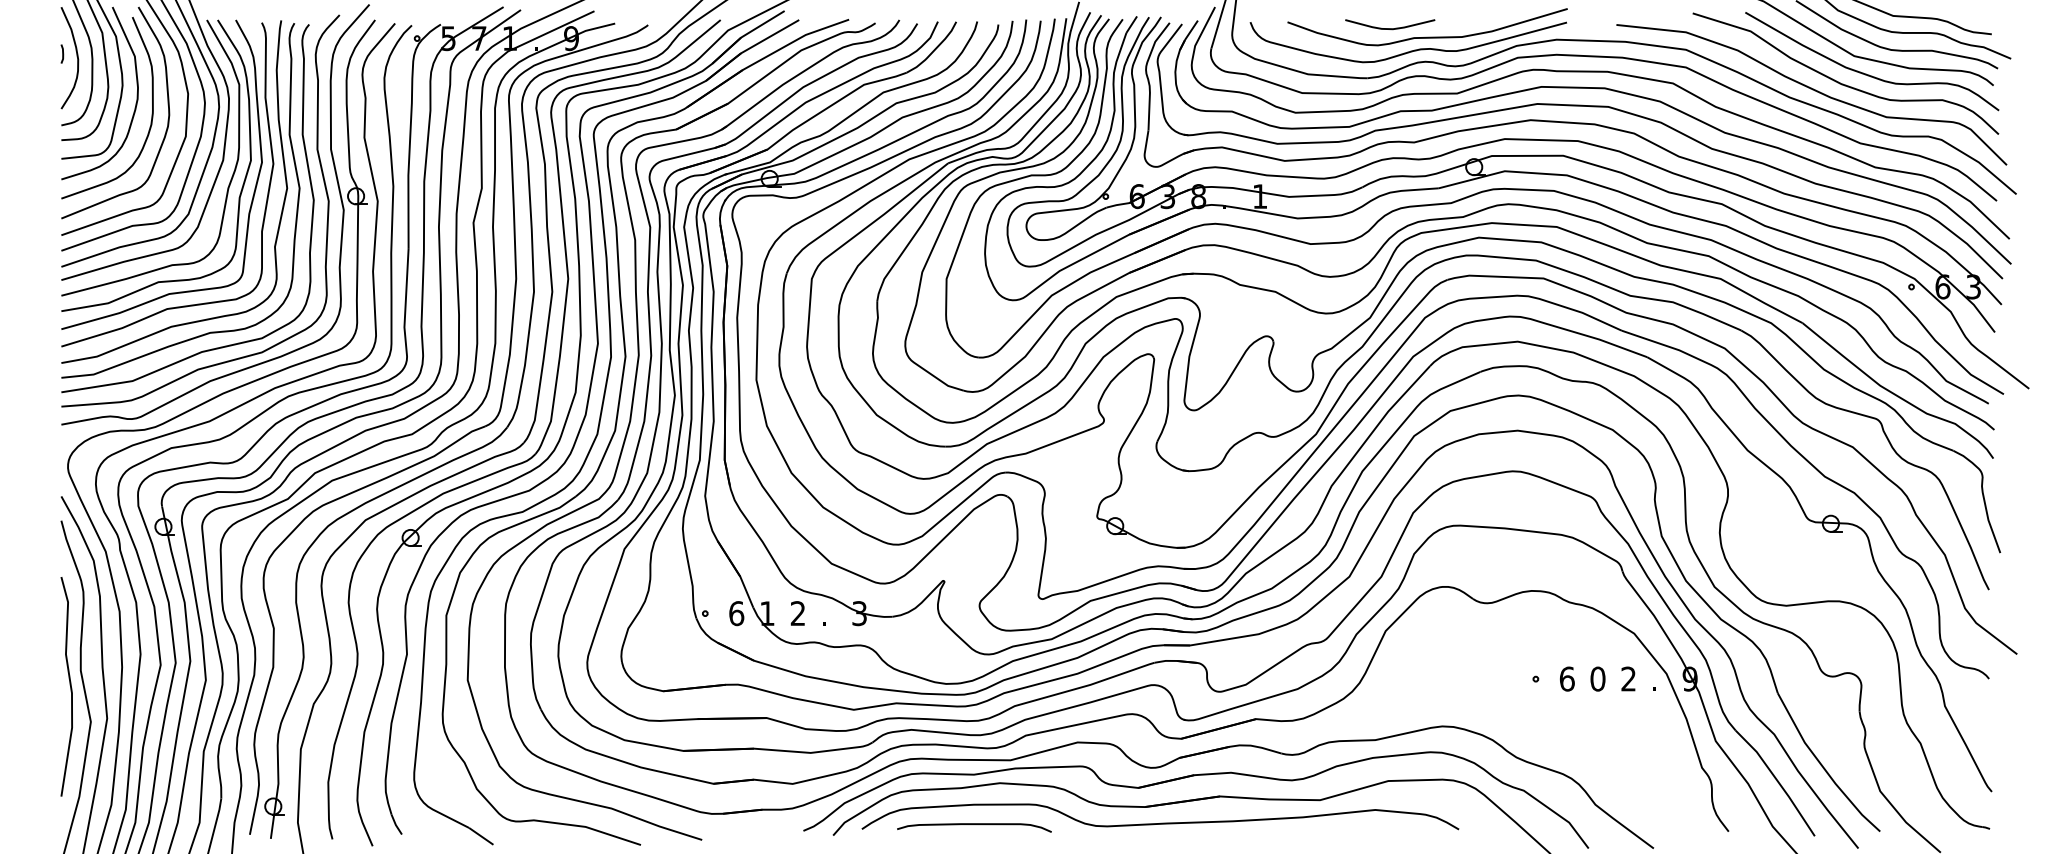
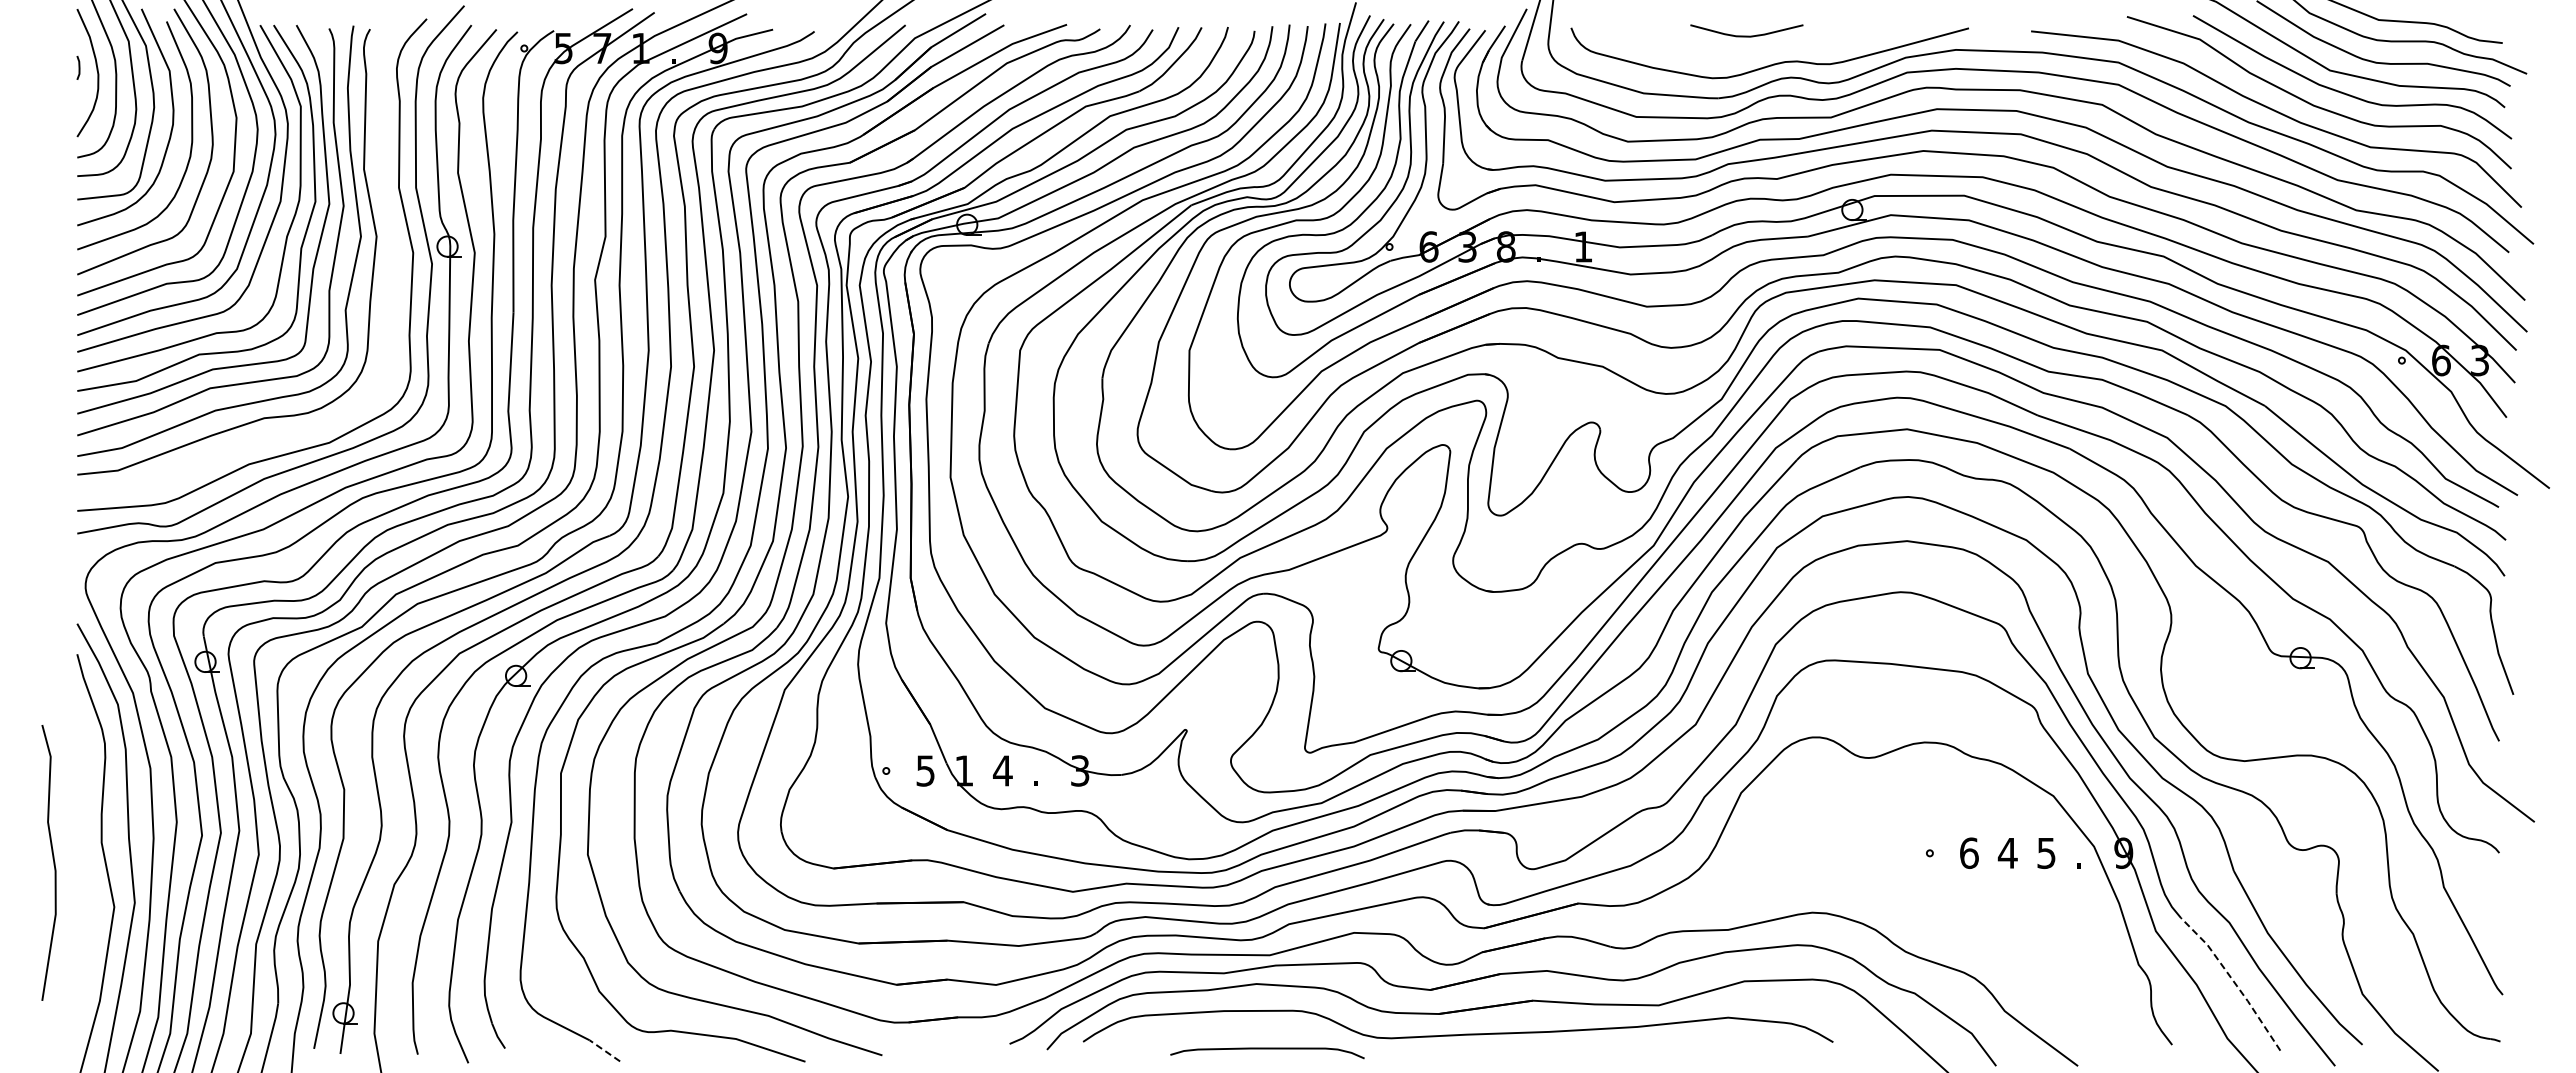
curve: (1427, 37) -> (1793, 46), removed
curve: (311, 218) -> (391, 274), removed
text: (736, 613) -> (925, 770), 6 -> 5
text: (797, 613) -> (1002, 770), 2 -> 4
text: (1597, 678) -> (2007, 852), 0 -> 4
text: (1628, 679) -> (2046, 853), 2 -> 5
curve: (69, 684) -> (52, 859), moved
line: (1777, 781) -> (2233, 981), solid -> dashed
curve: (974, 824) -> (1267, 1049), moved
line: (481, 836) -> (604, 1050), solid -> dashed

